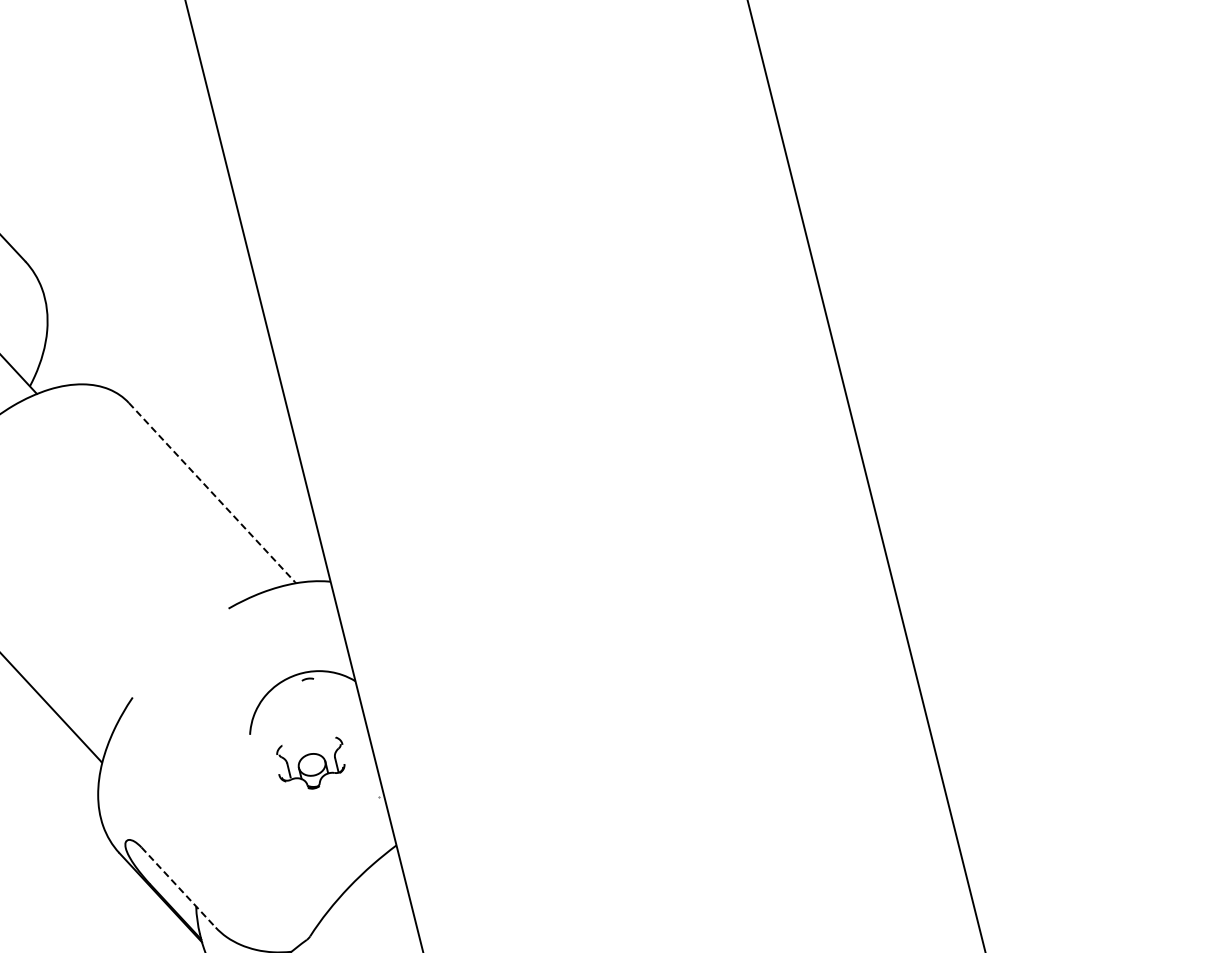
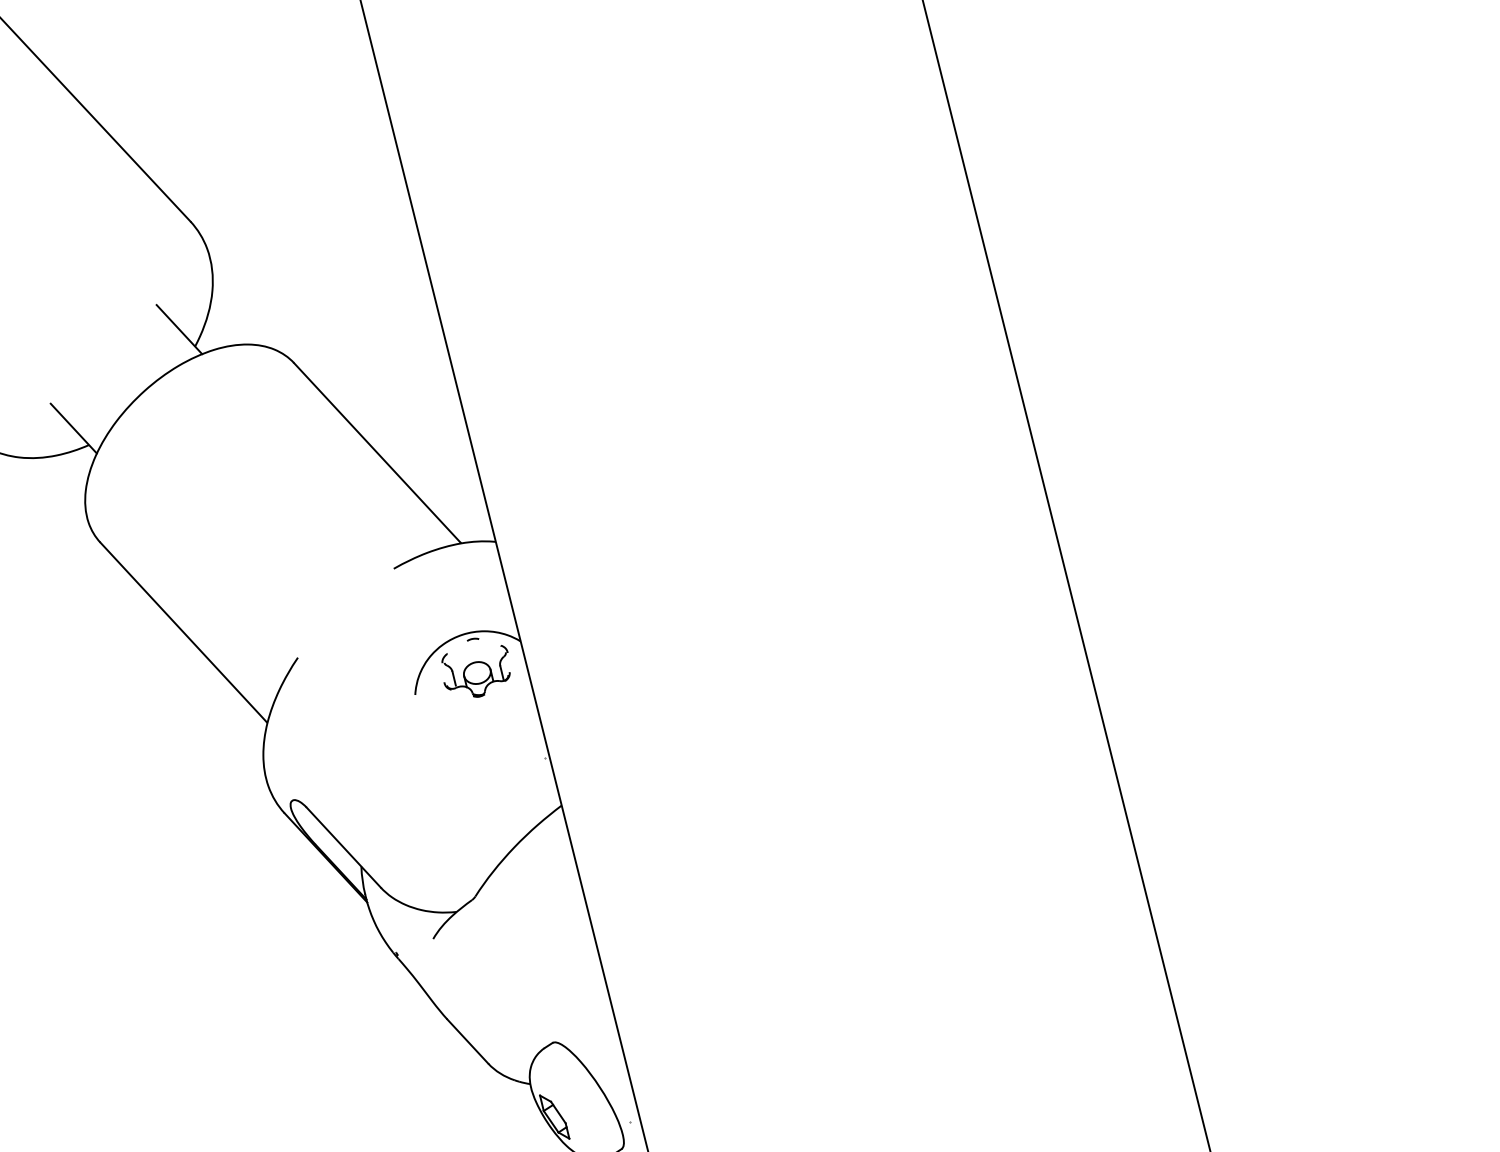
line: (212, 493) -> (377, 453), dashed -> solid
part: (310, 763) -> (475, 671), moved
line: (178, 887) -> (343, 847), dashed -> solid

